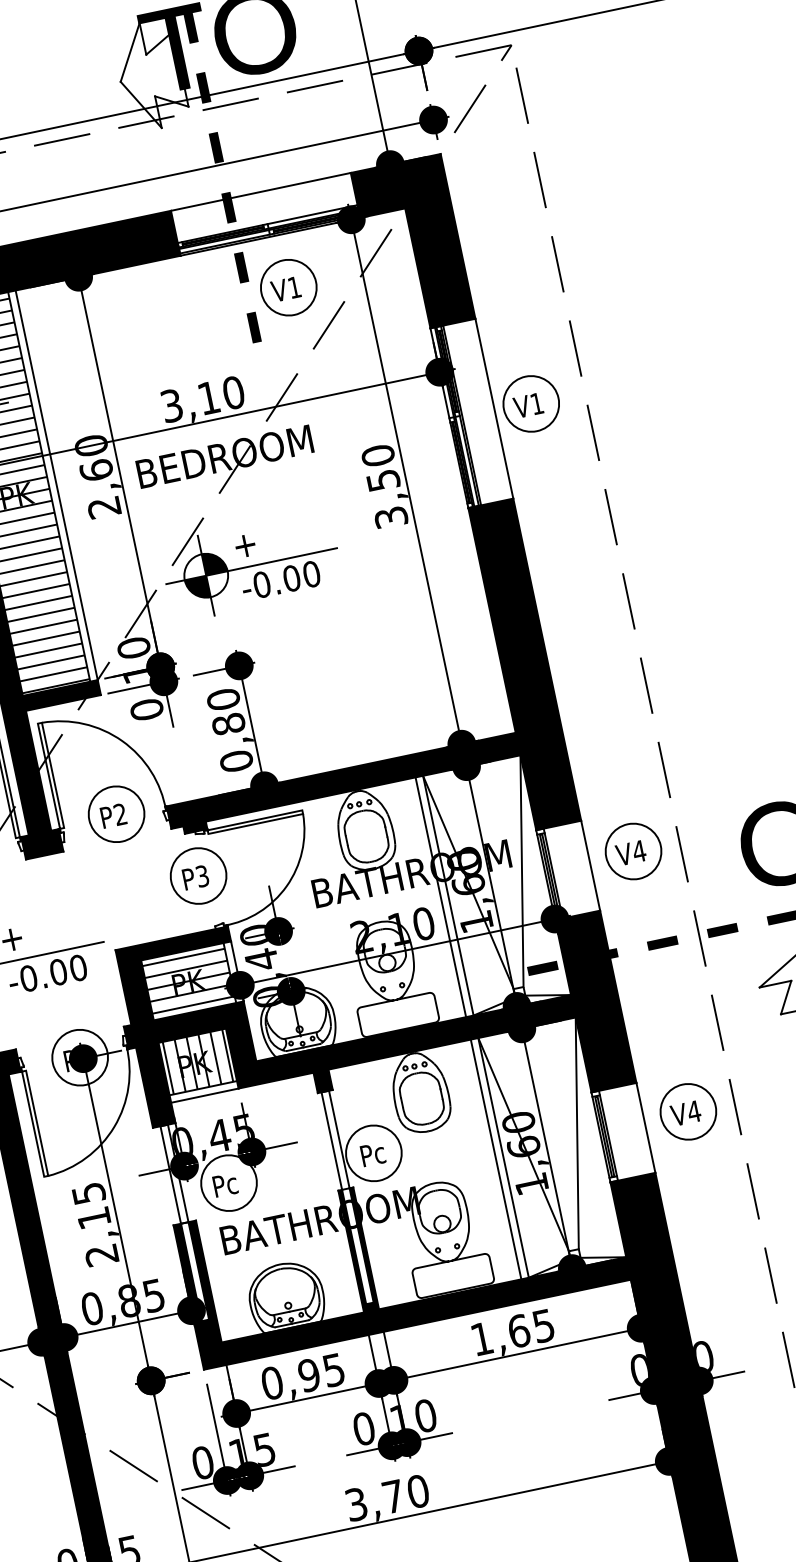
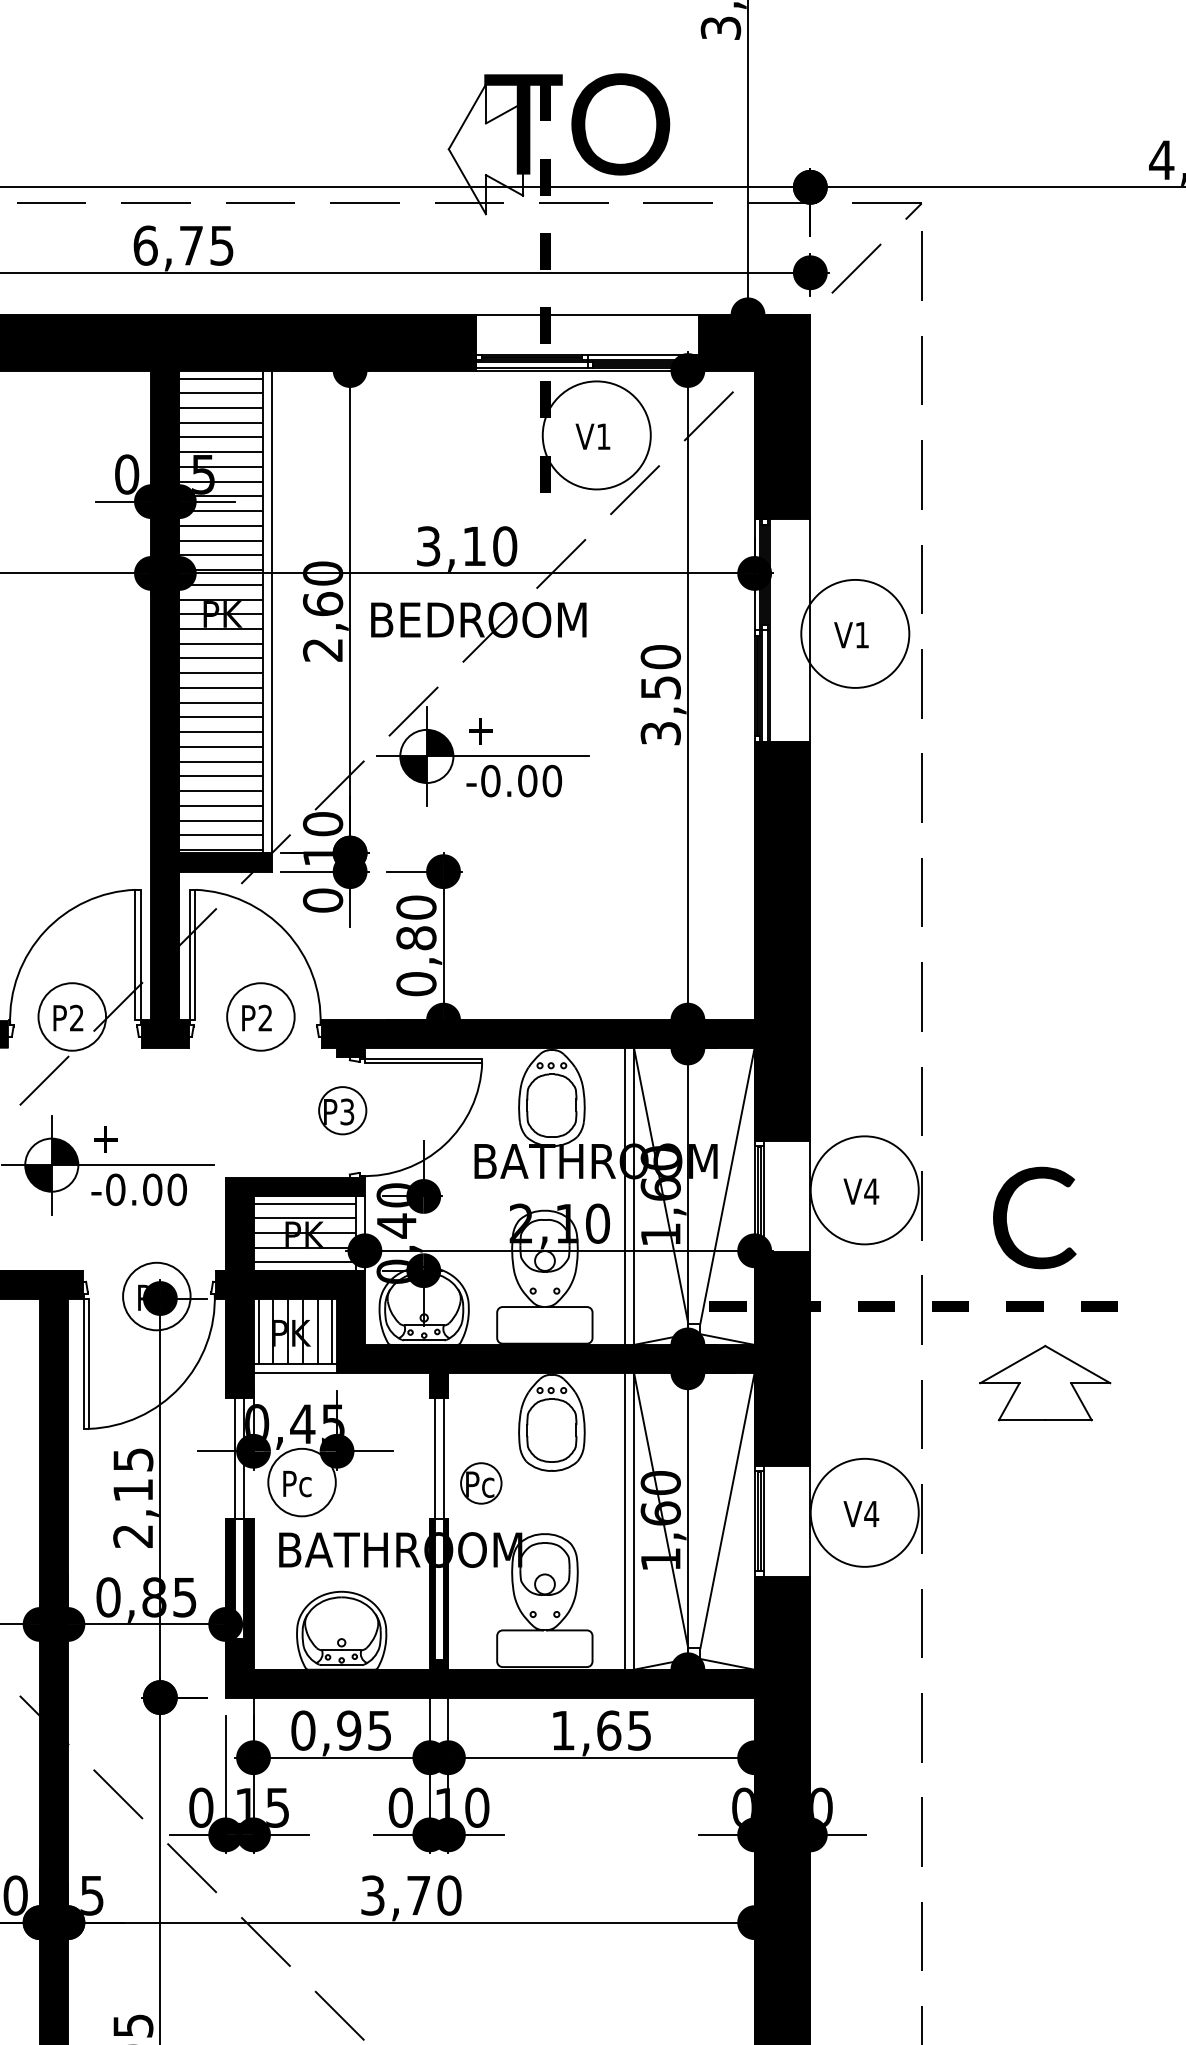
circle: (288, 287) -> (596, 435), size x1.6
circle: (531, 403) -> (855, 633), size x1.6
circle: (633, 851) -> (864, 1190), size x1.6
circle: (198, 875) -> (342, 1110), size x0.7
circle: (688, 1111) -> (864, 1512), size x1.6
circle: (374, 1153) -> (481, 1483), size x0.6

